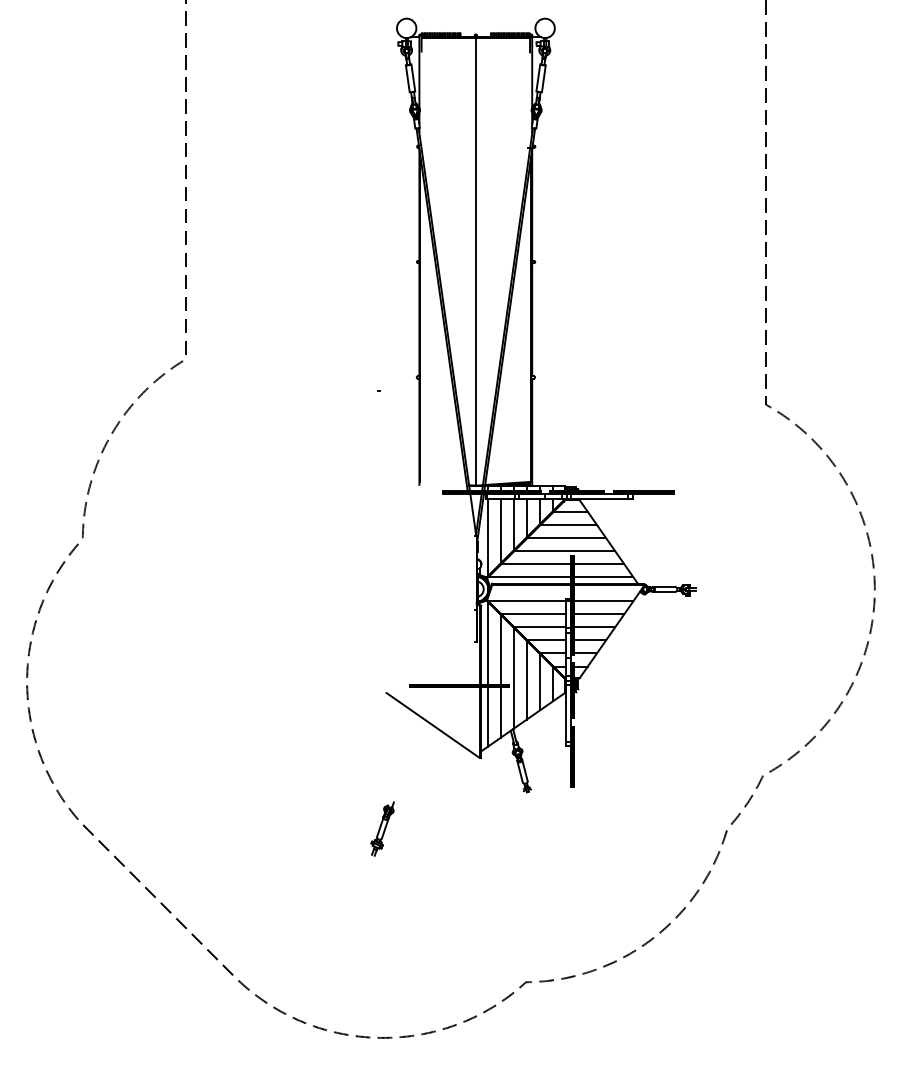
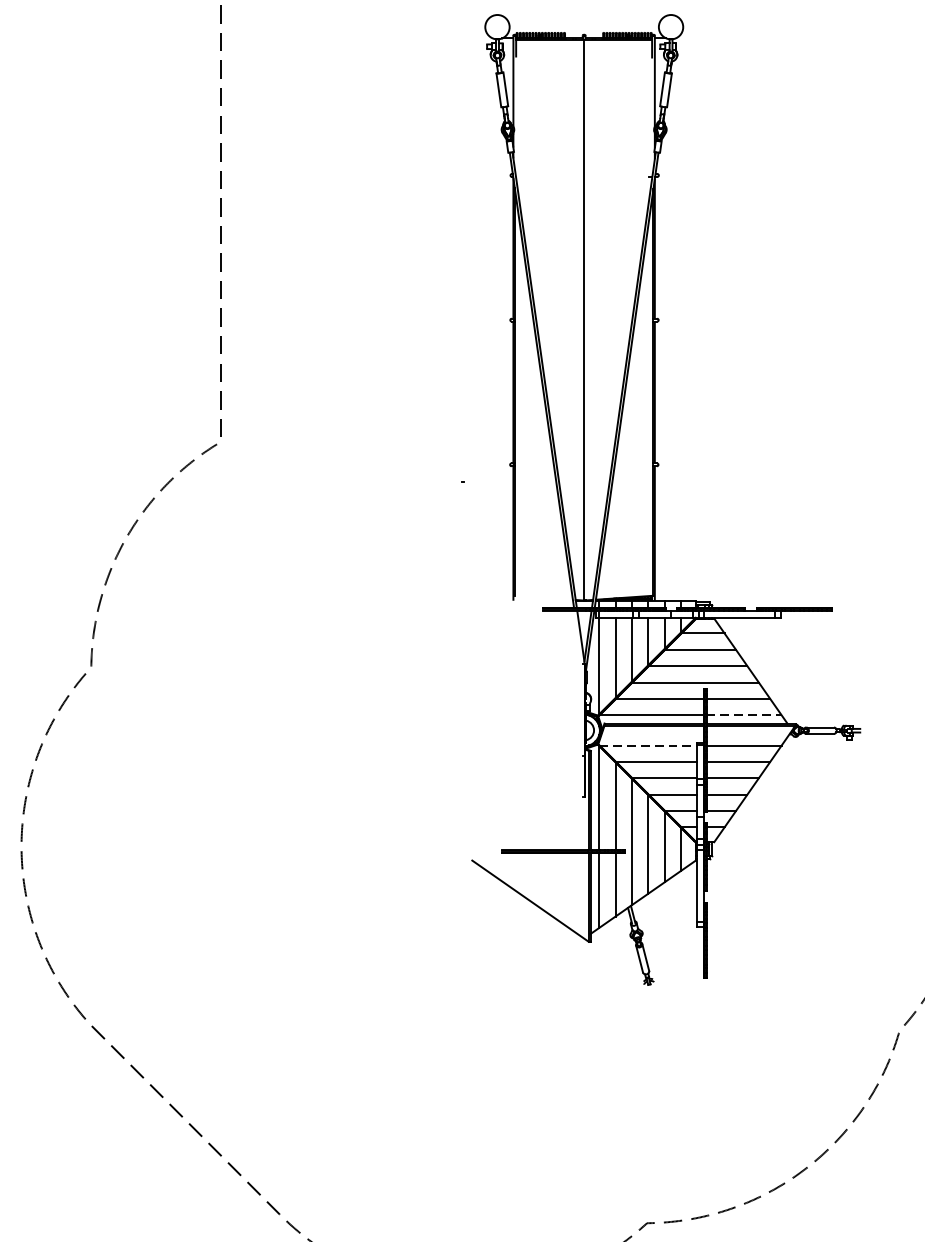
line: (603, 577) -> (744, 715), solid -> dashed
line: (526, 601) -> (647, 745), solid -> dashed
part: (382, 828) -> (467, 1030), removed

